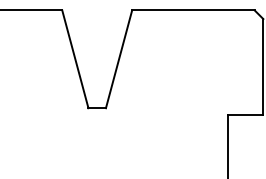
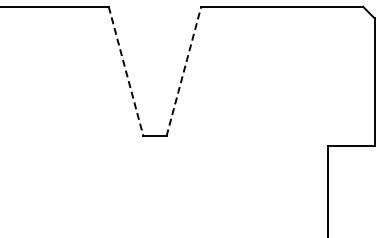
line: (75, 59) -> (126, 71), solid -> dashed
line: (118, 59) -> (183, 71), solid -> dashed

